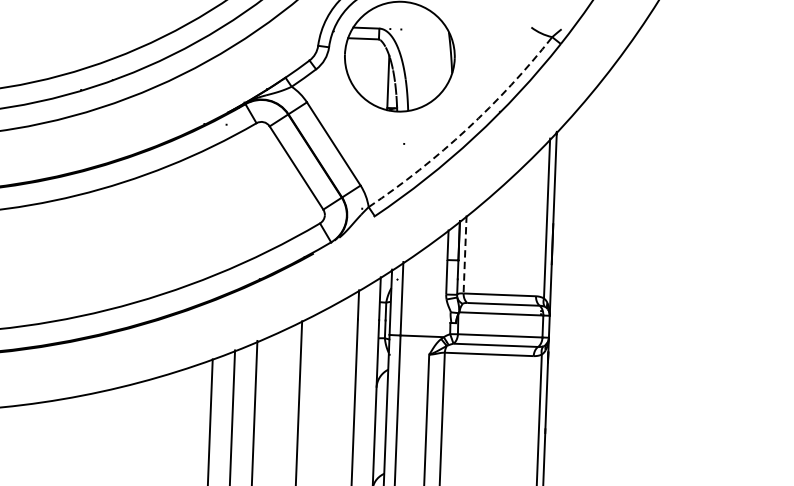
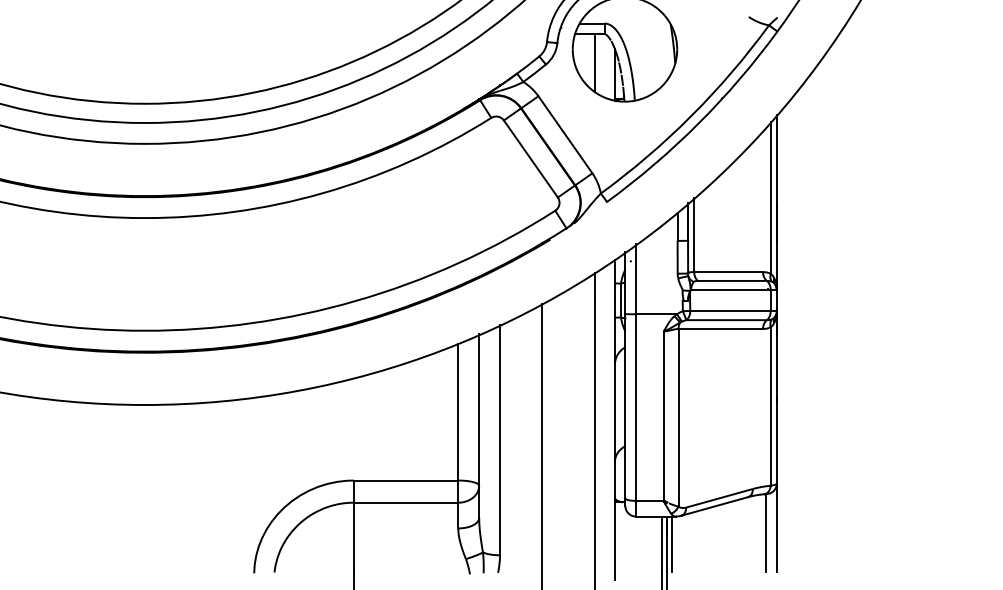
line: (367, 69) -> (594, 62), added
arc: (467, 128) -> (691, 115), dashed -> solid
line: (465, 255) -> (694, 235), dashed -> solid

